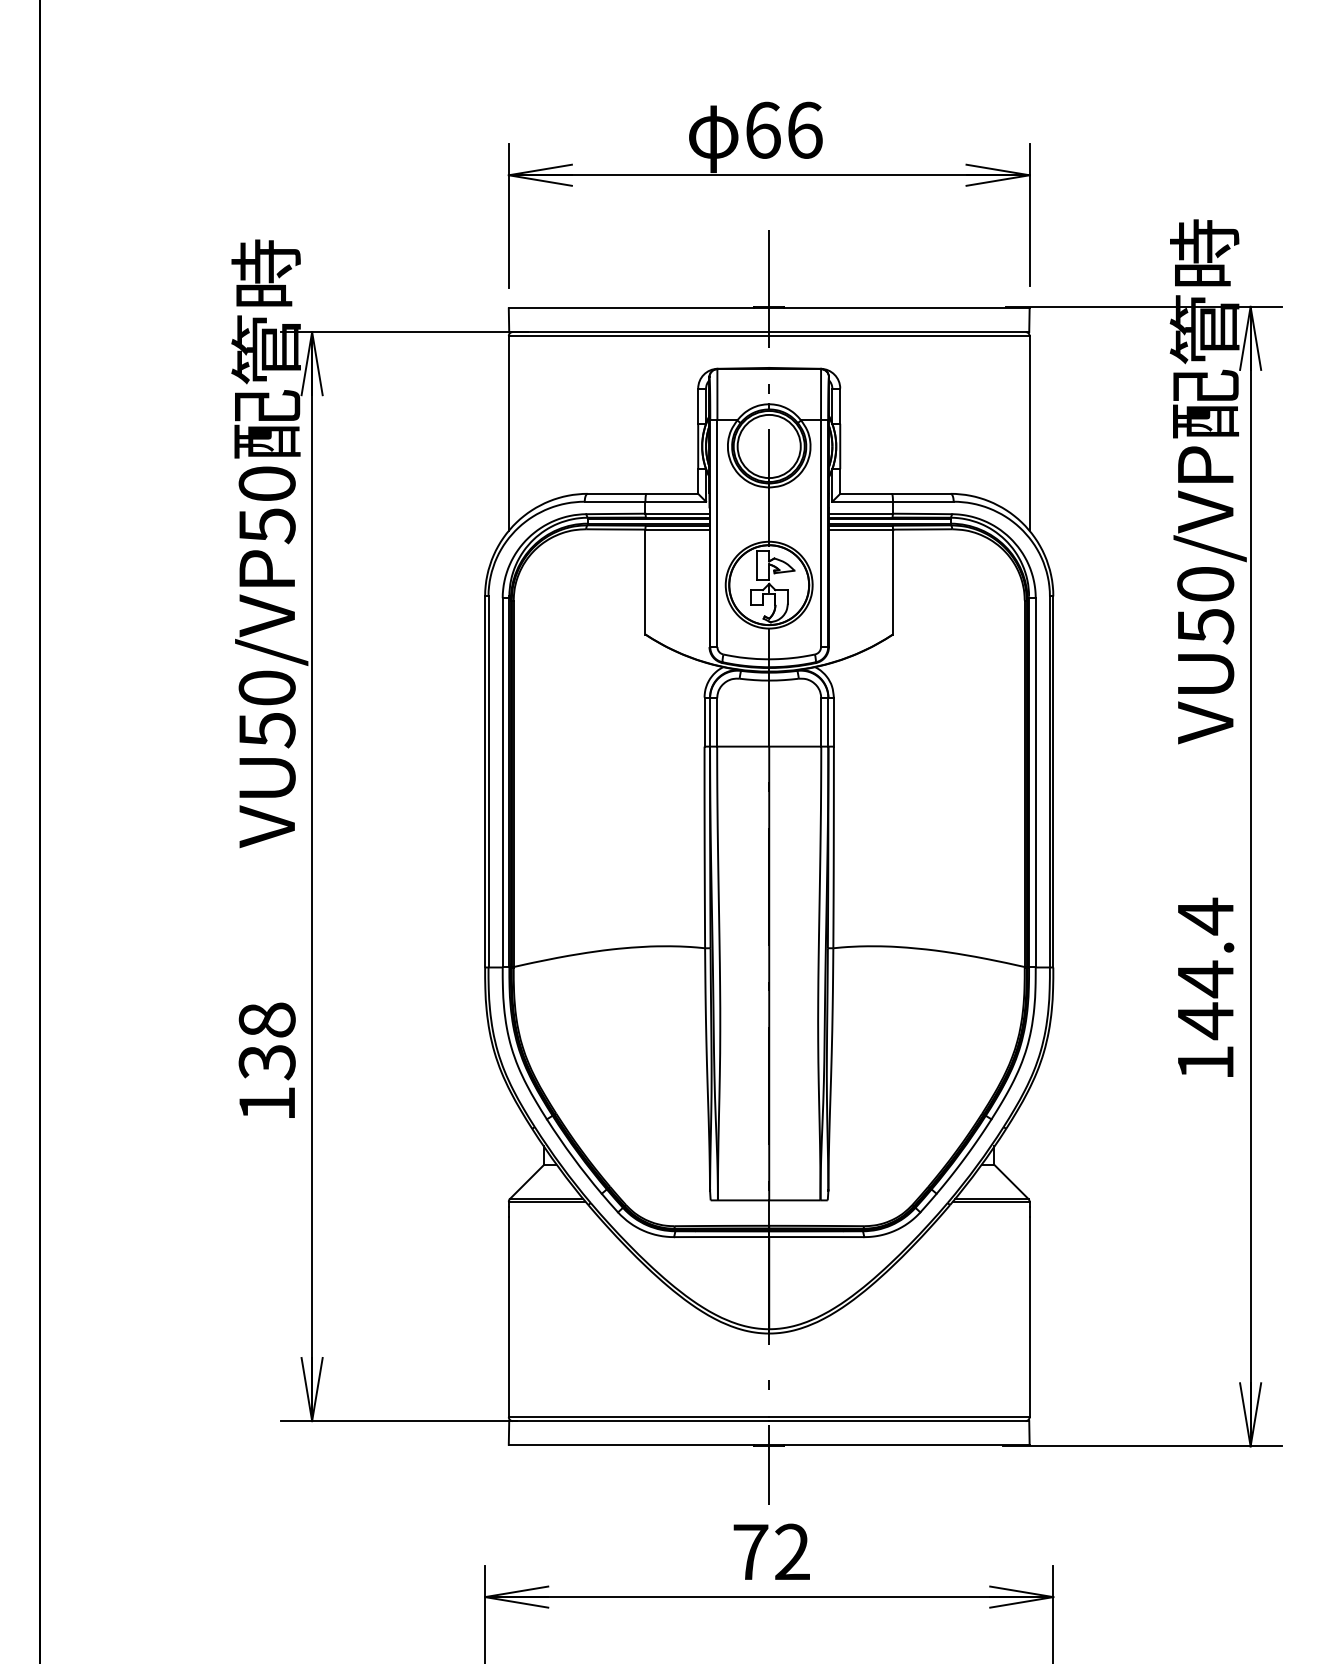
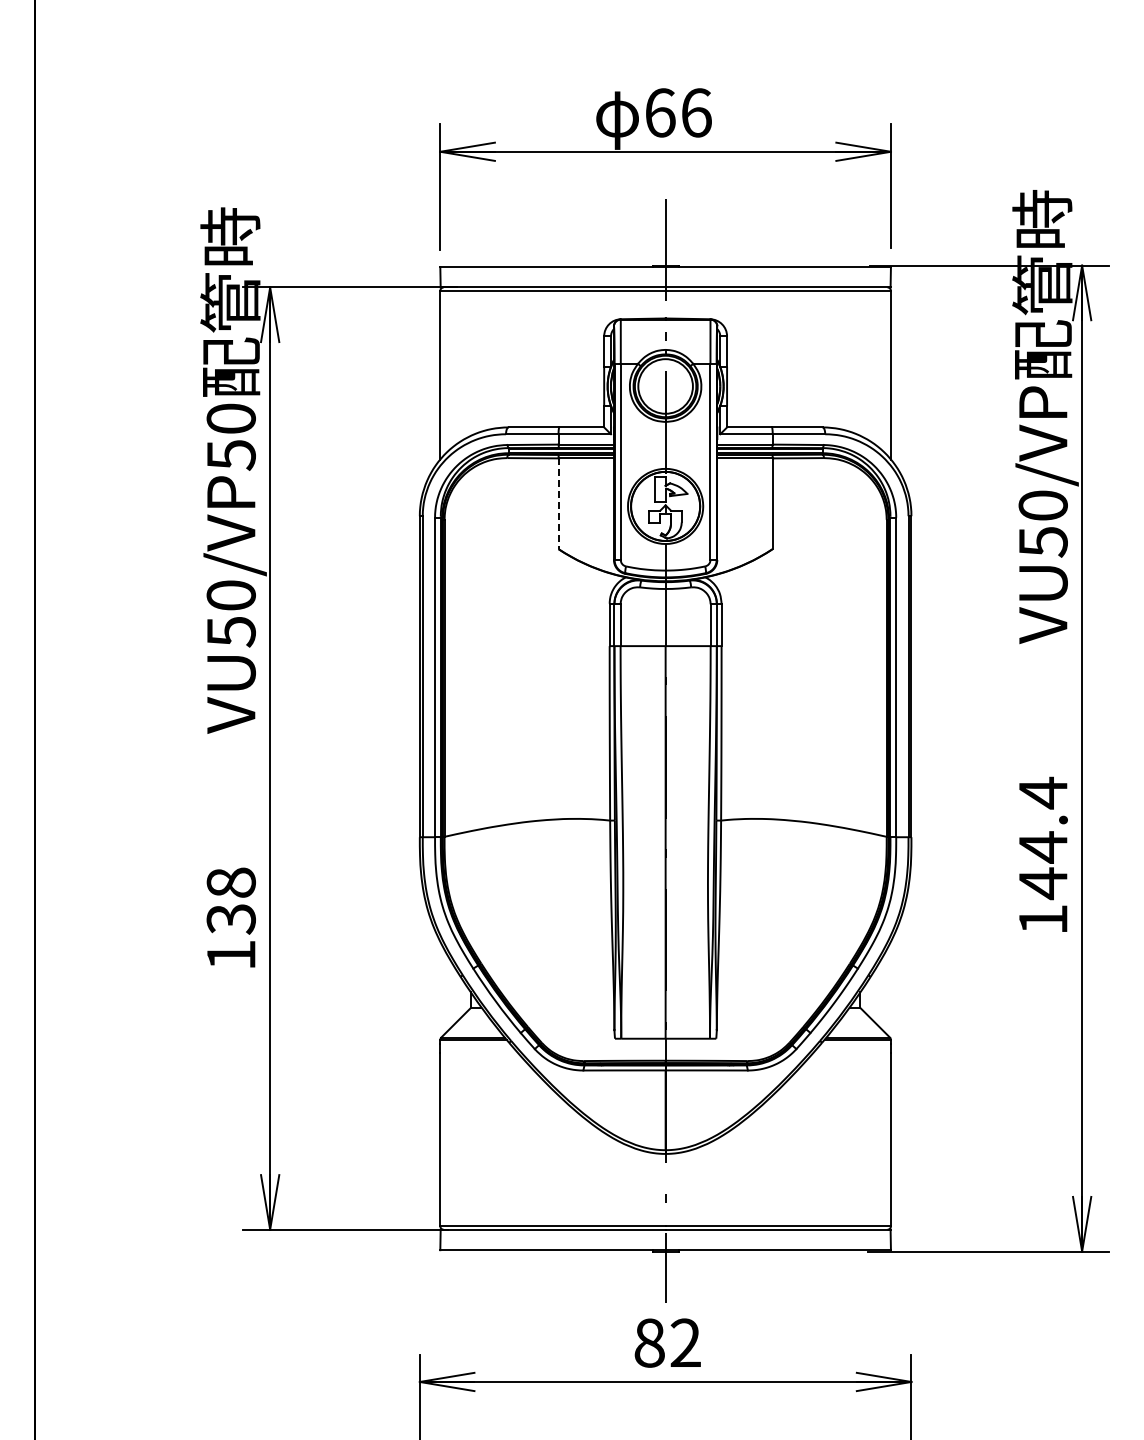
line: (645, 582) -> (558, 504), solid -> dashed
text: (750, 1551) -> (649, 1342), 72 -> 82

